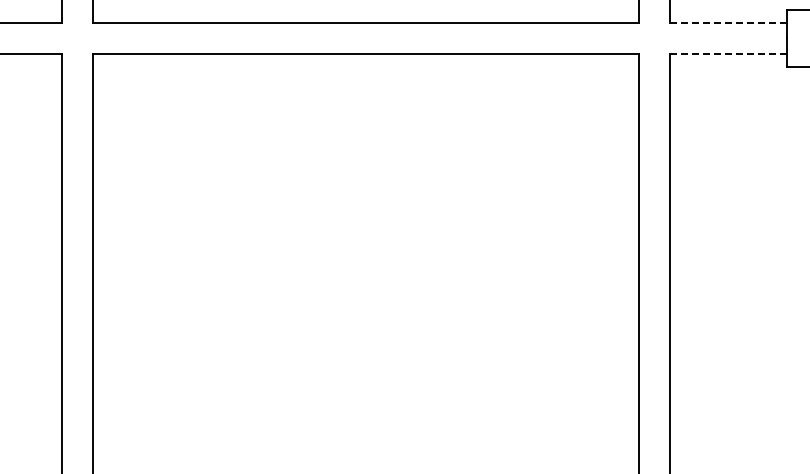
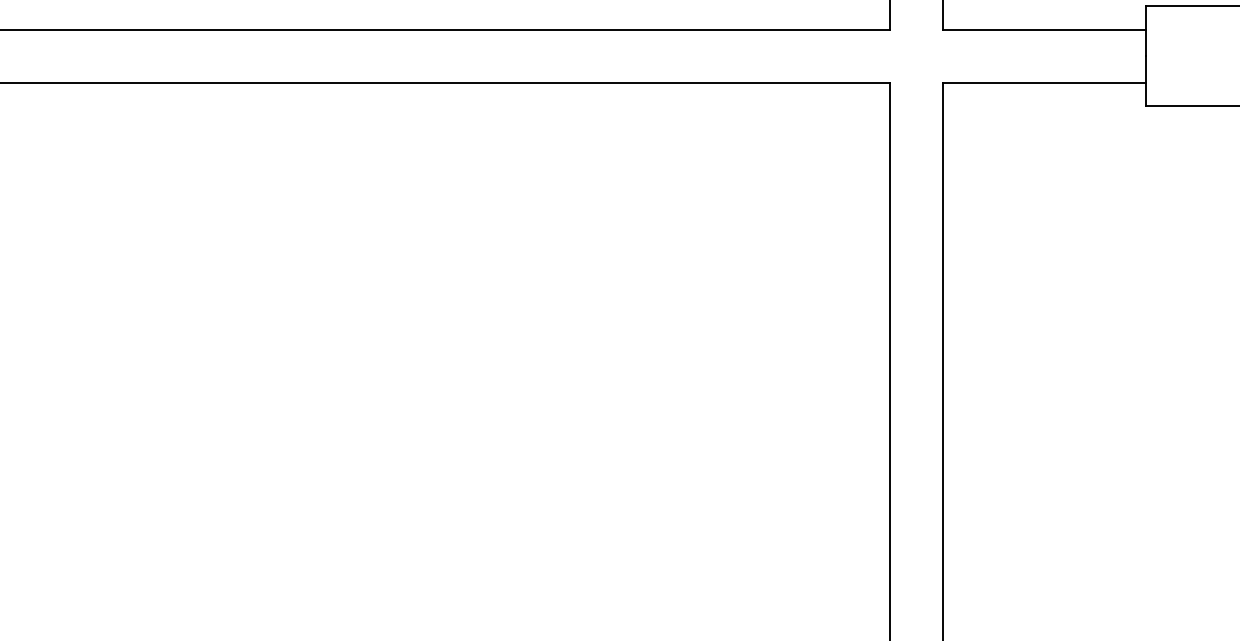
line: (728, 22) -> (1044, 28), dashed -> solid
line: (728, 53) -> (1044, 82), dashed -> solid

